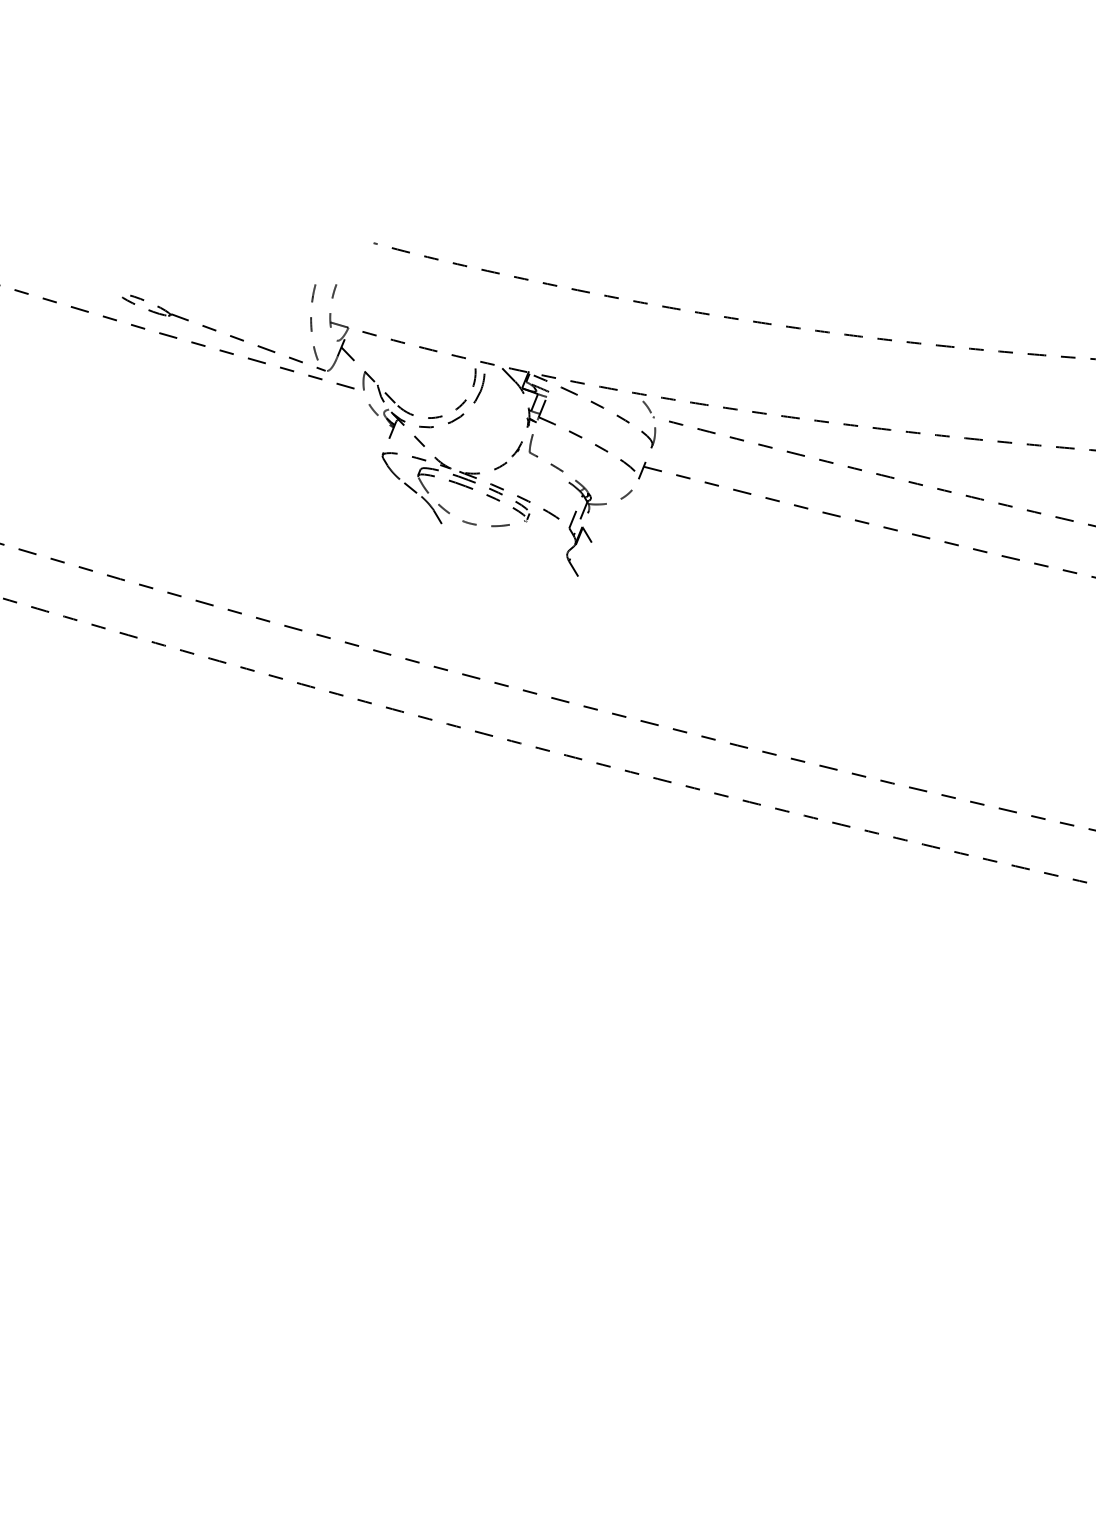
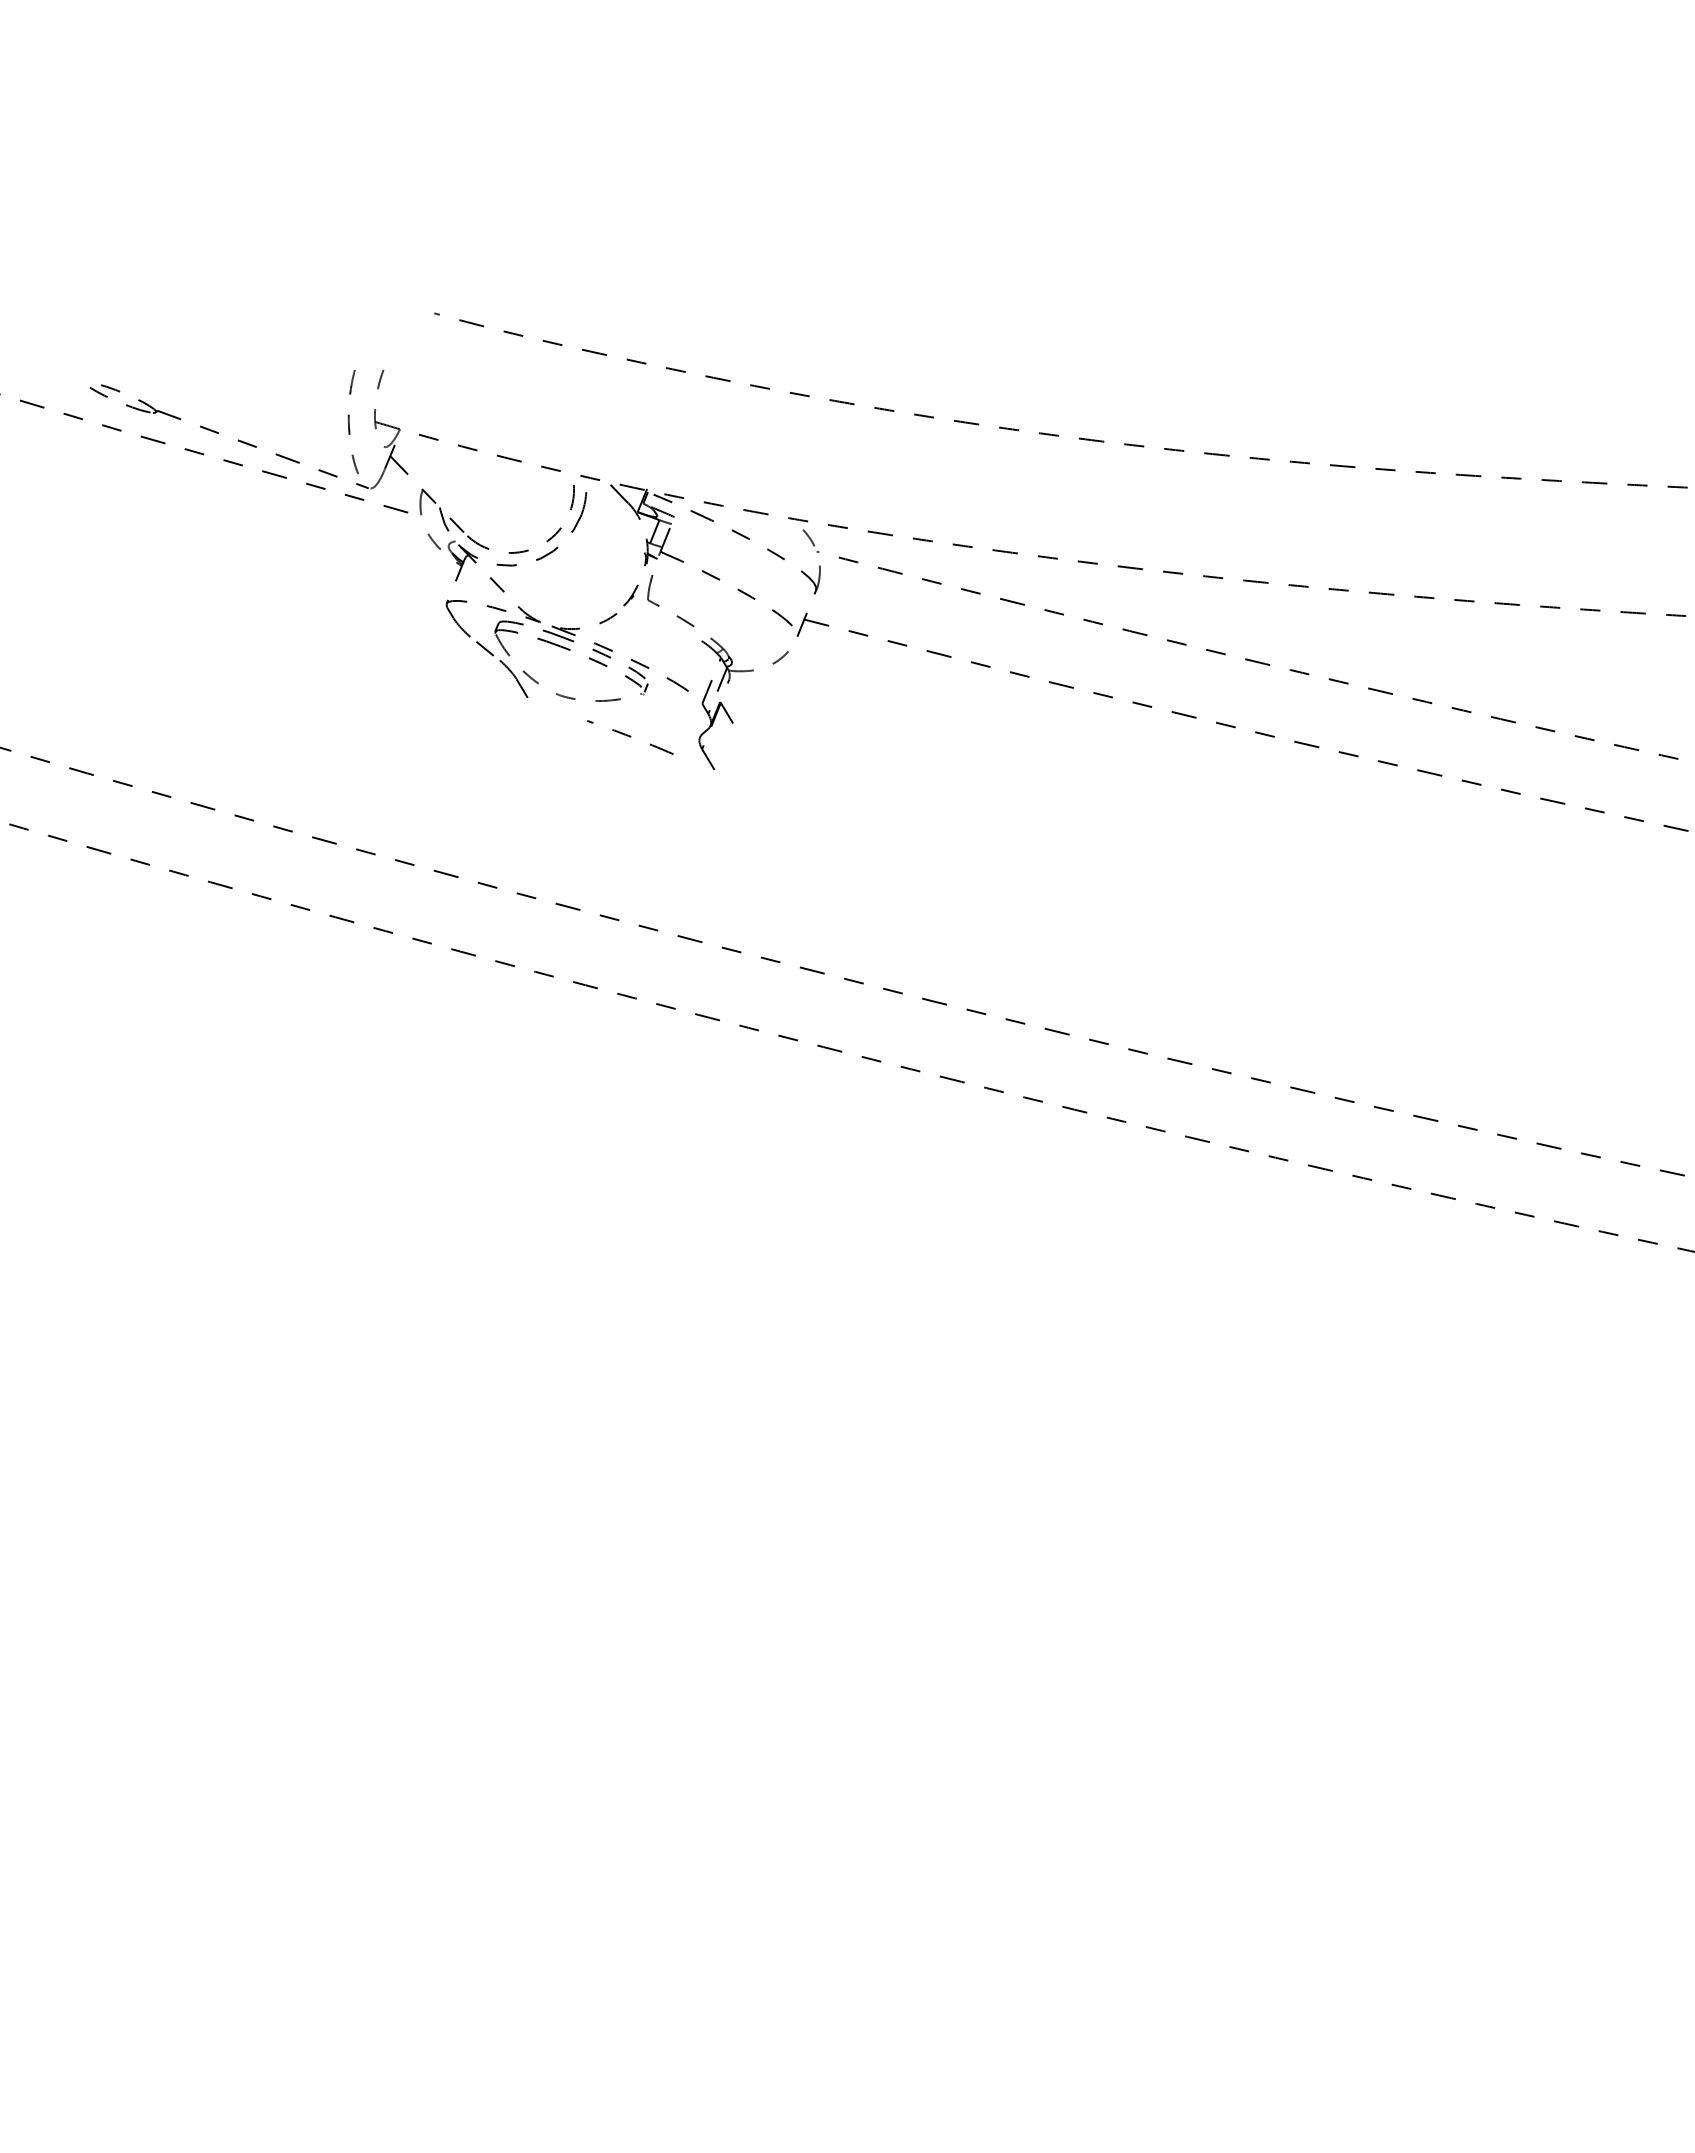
arc: (516, 552) -> (630, 737), added

